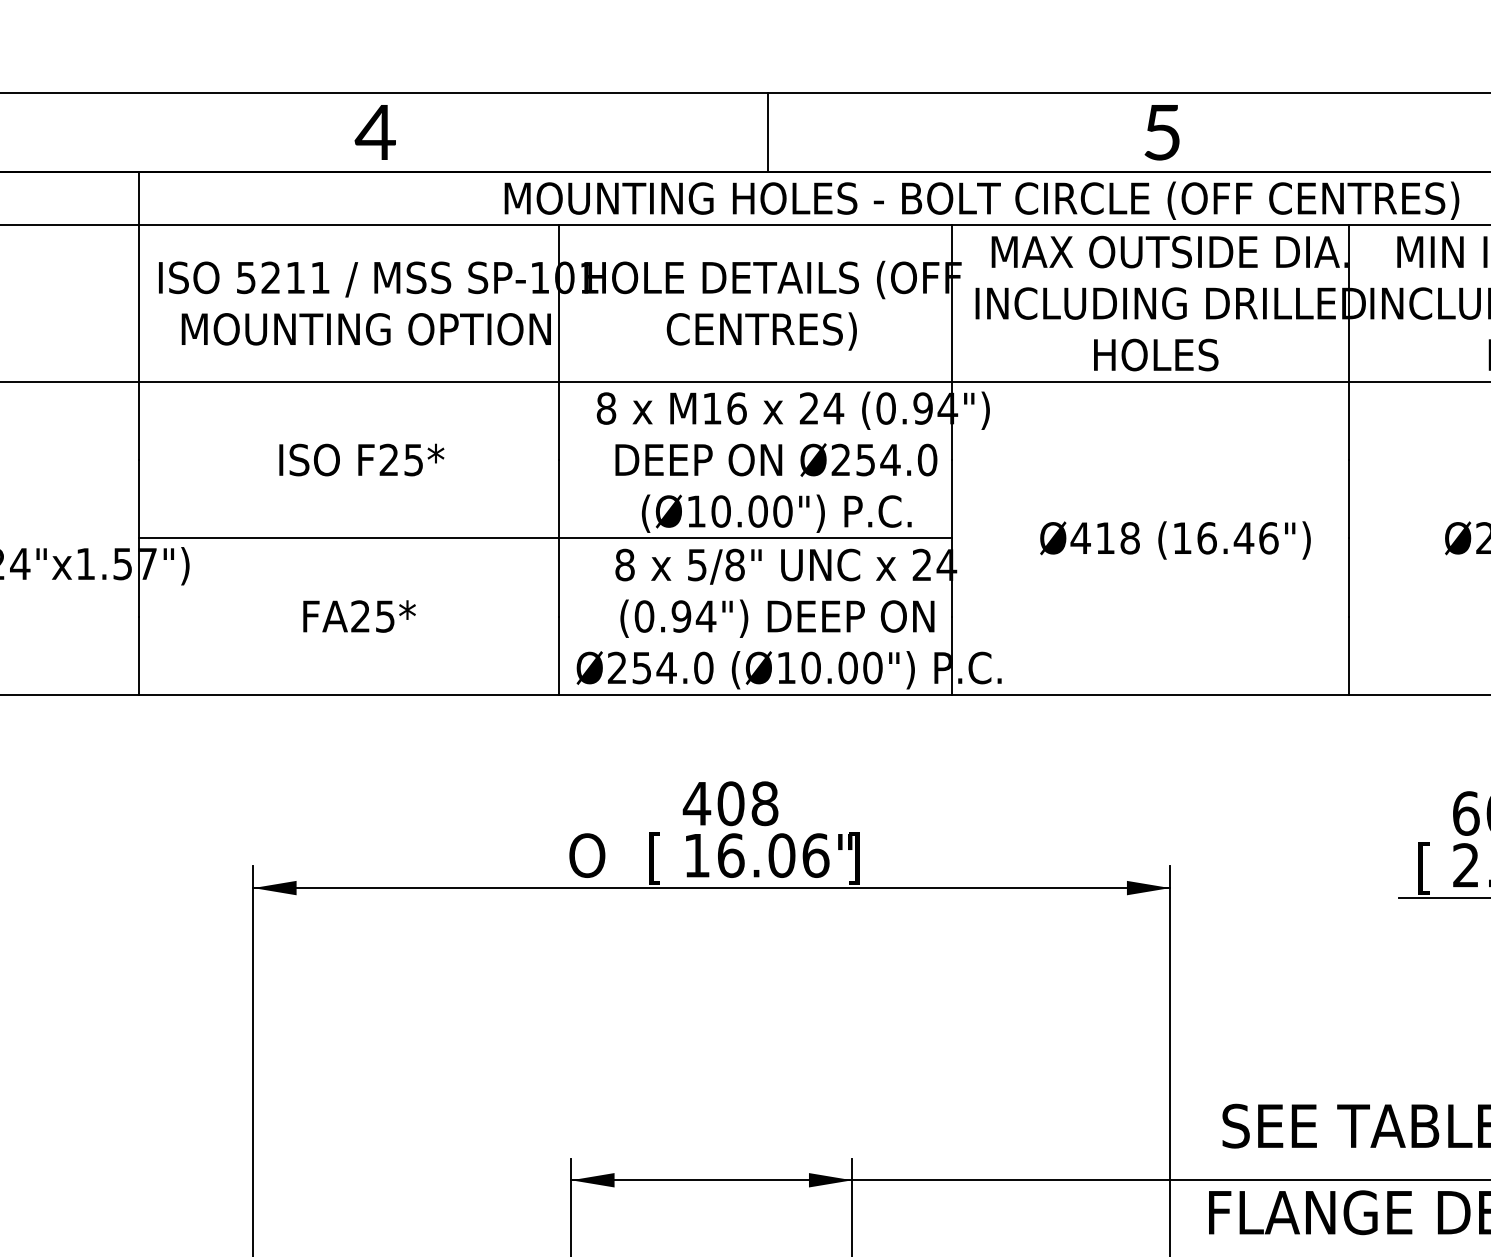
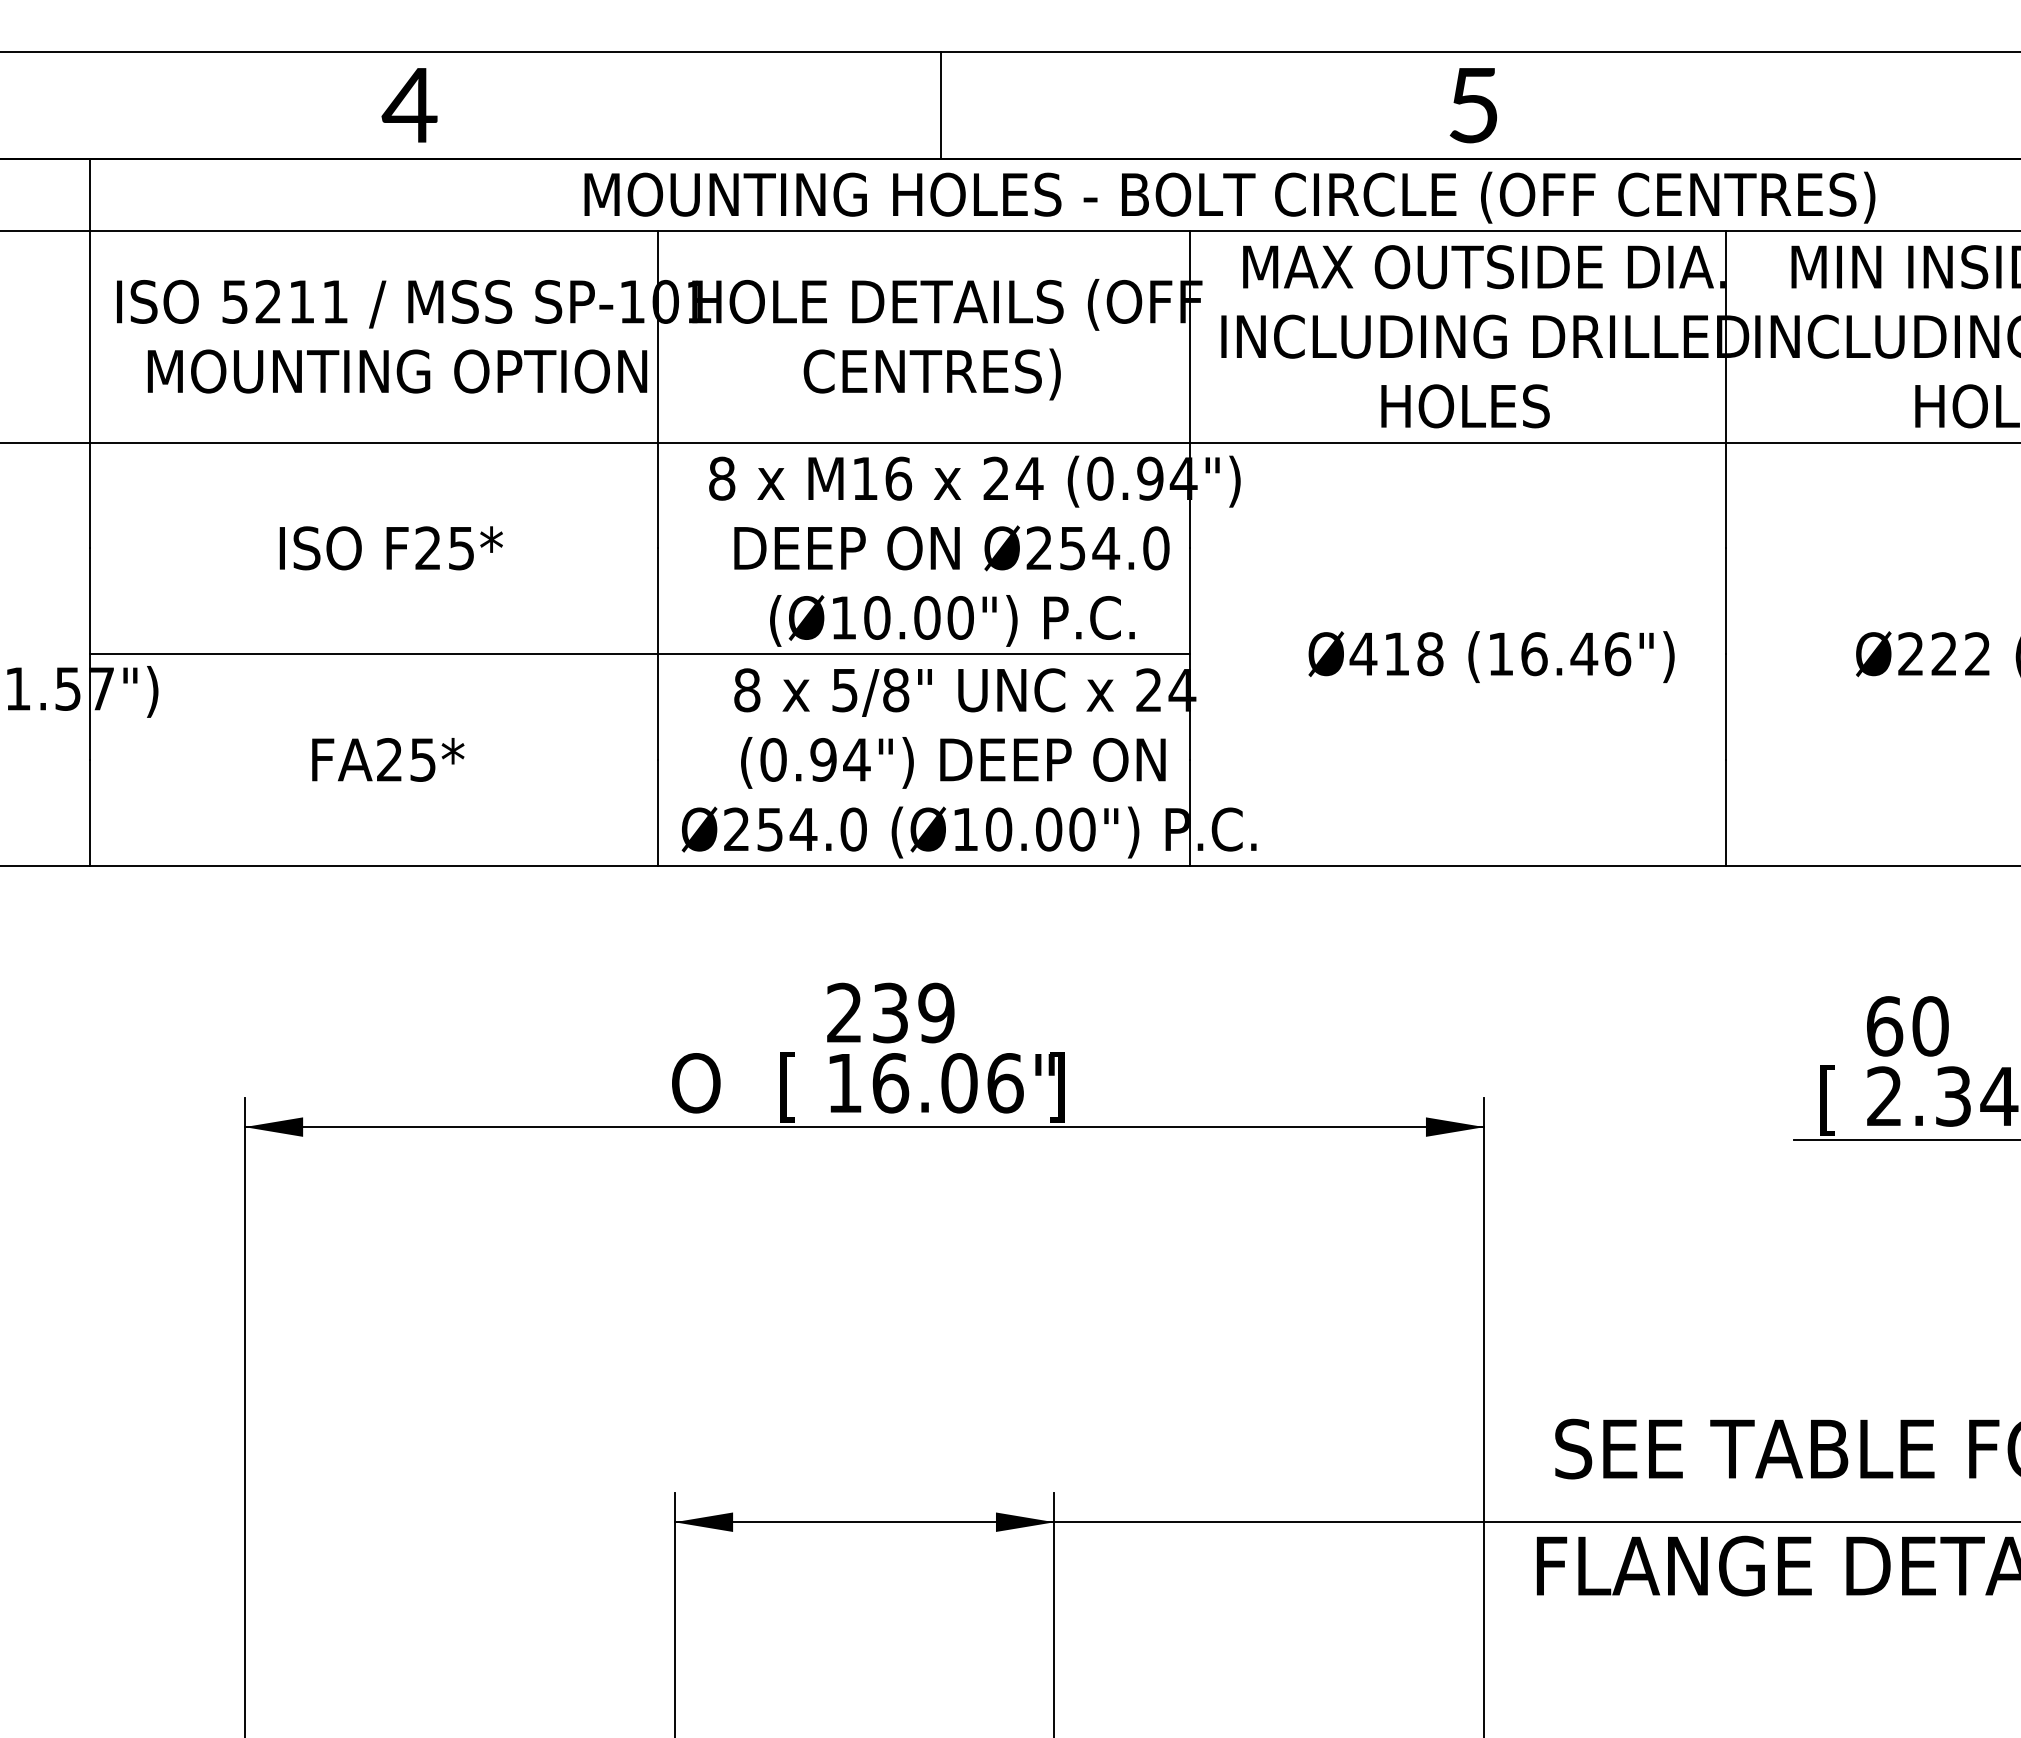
text: (730, 803) -> (889, 1012), 408 -> 239

